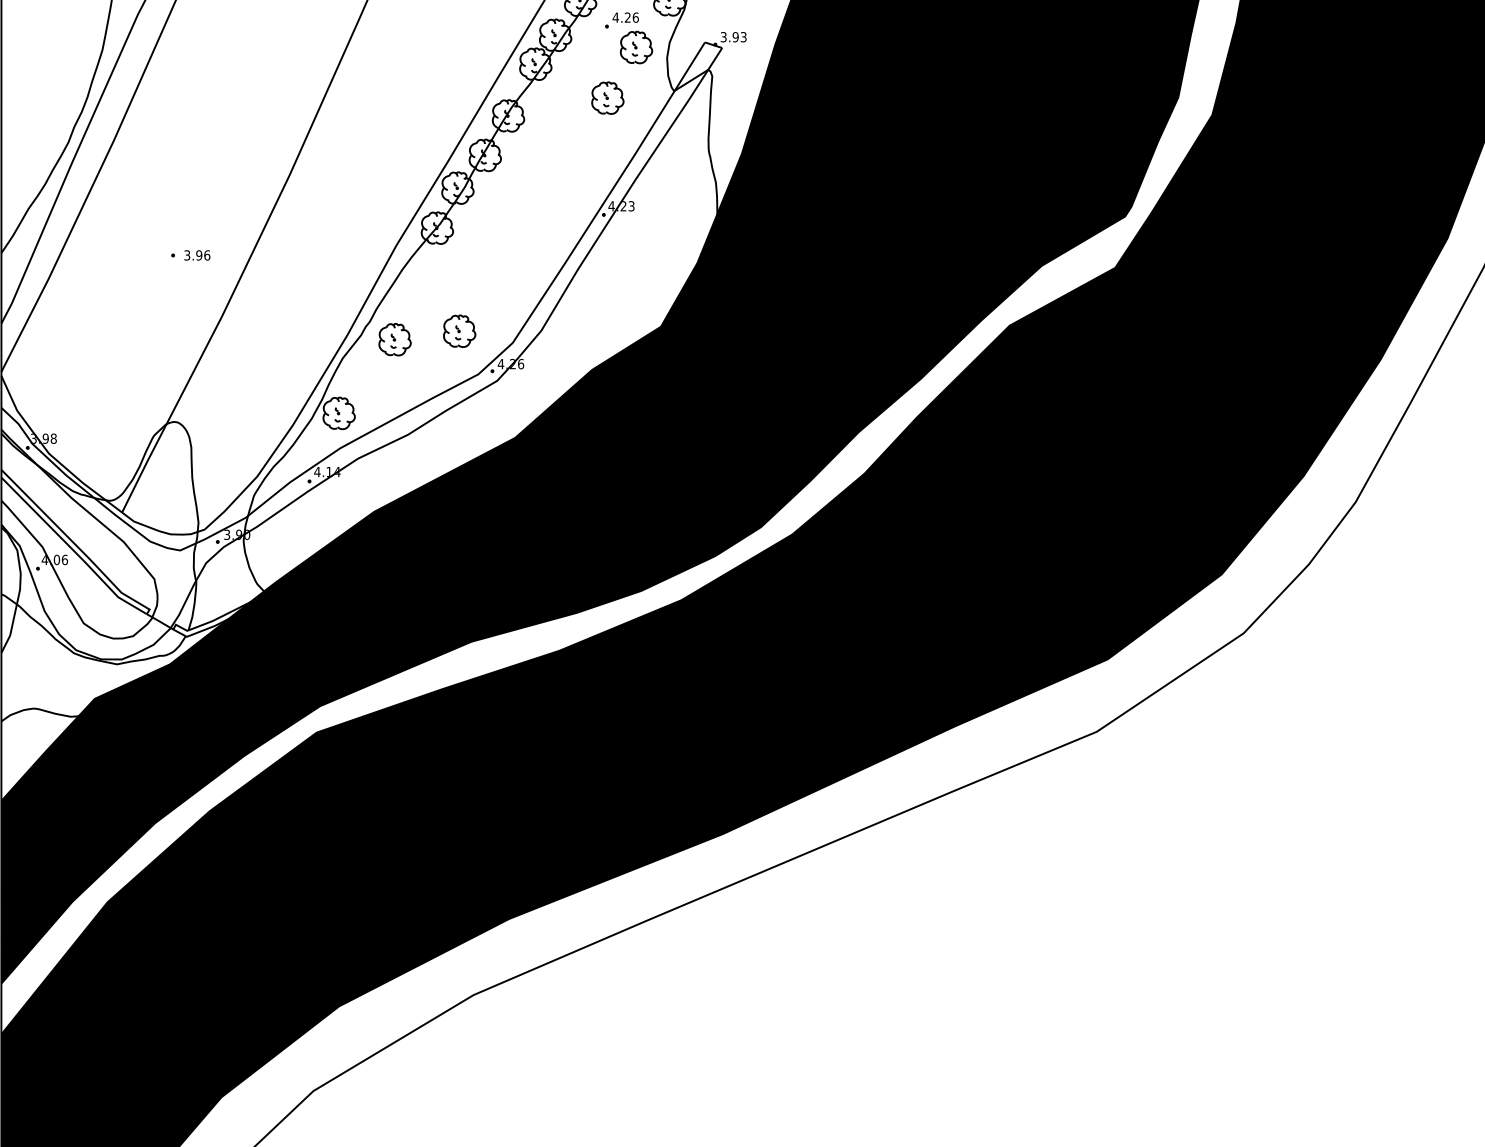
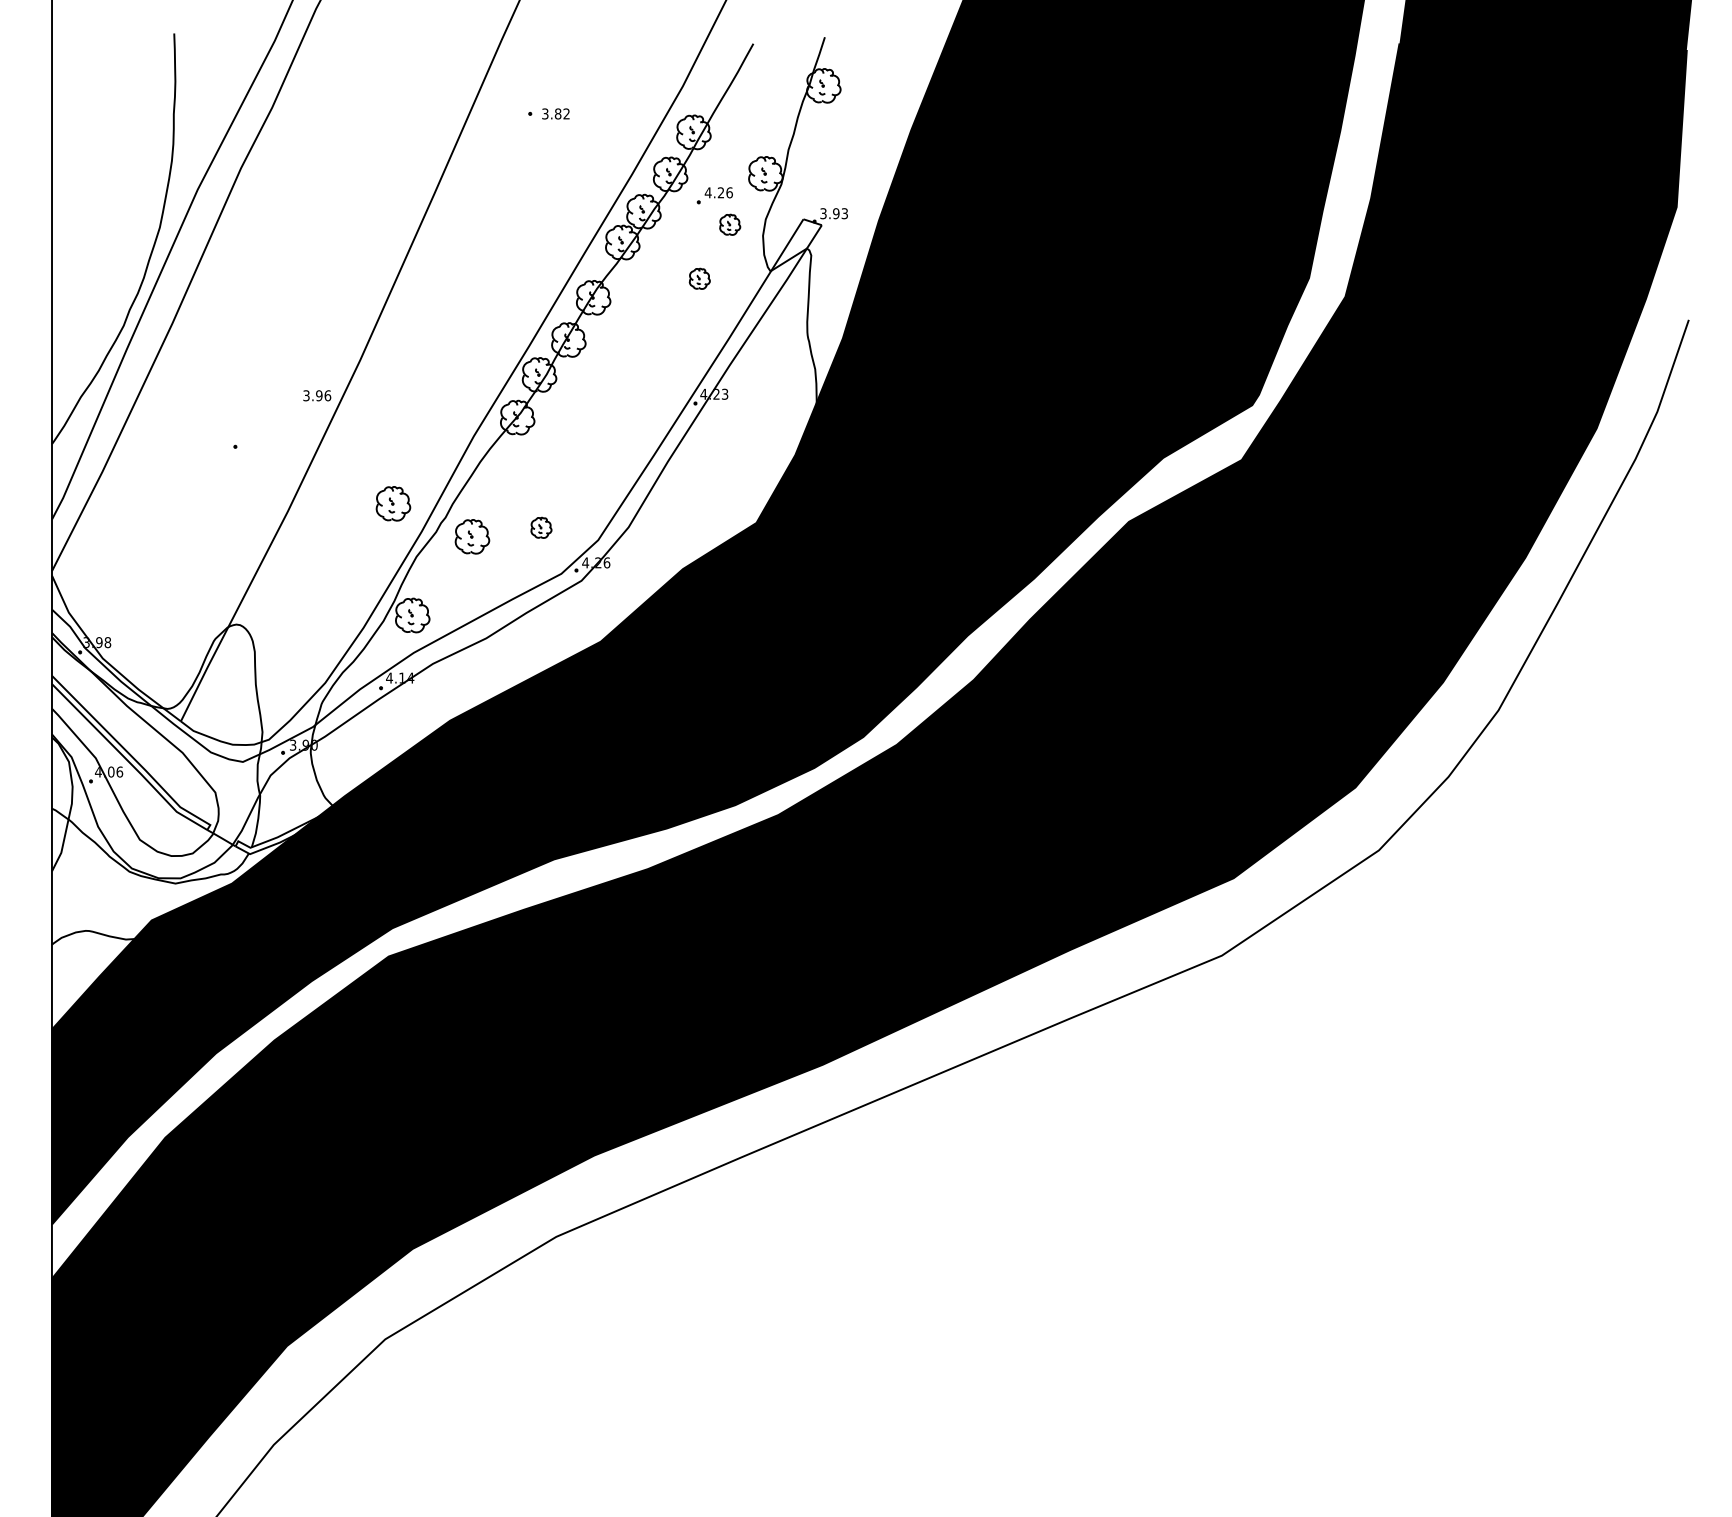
part: (635, 47) -> (729, 224), size x0.6
part: (607, 97) -> (699, 278), size x0.6
text: (197, 255) -> (317, 395), moved
part: (321, 308) -> (393, 503), added
part: (459, 330) -> (541, 527), size x0.6

